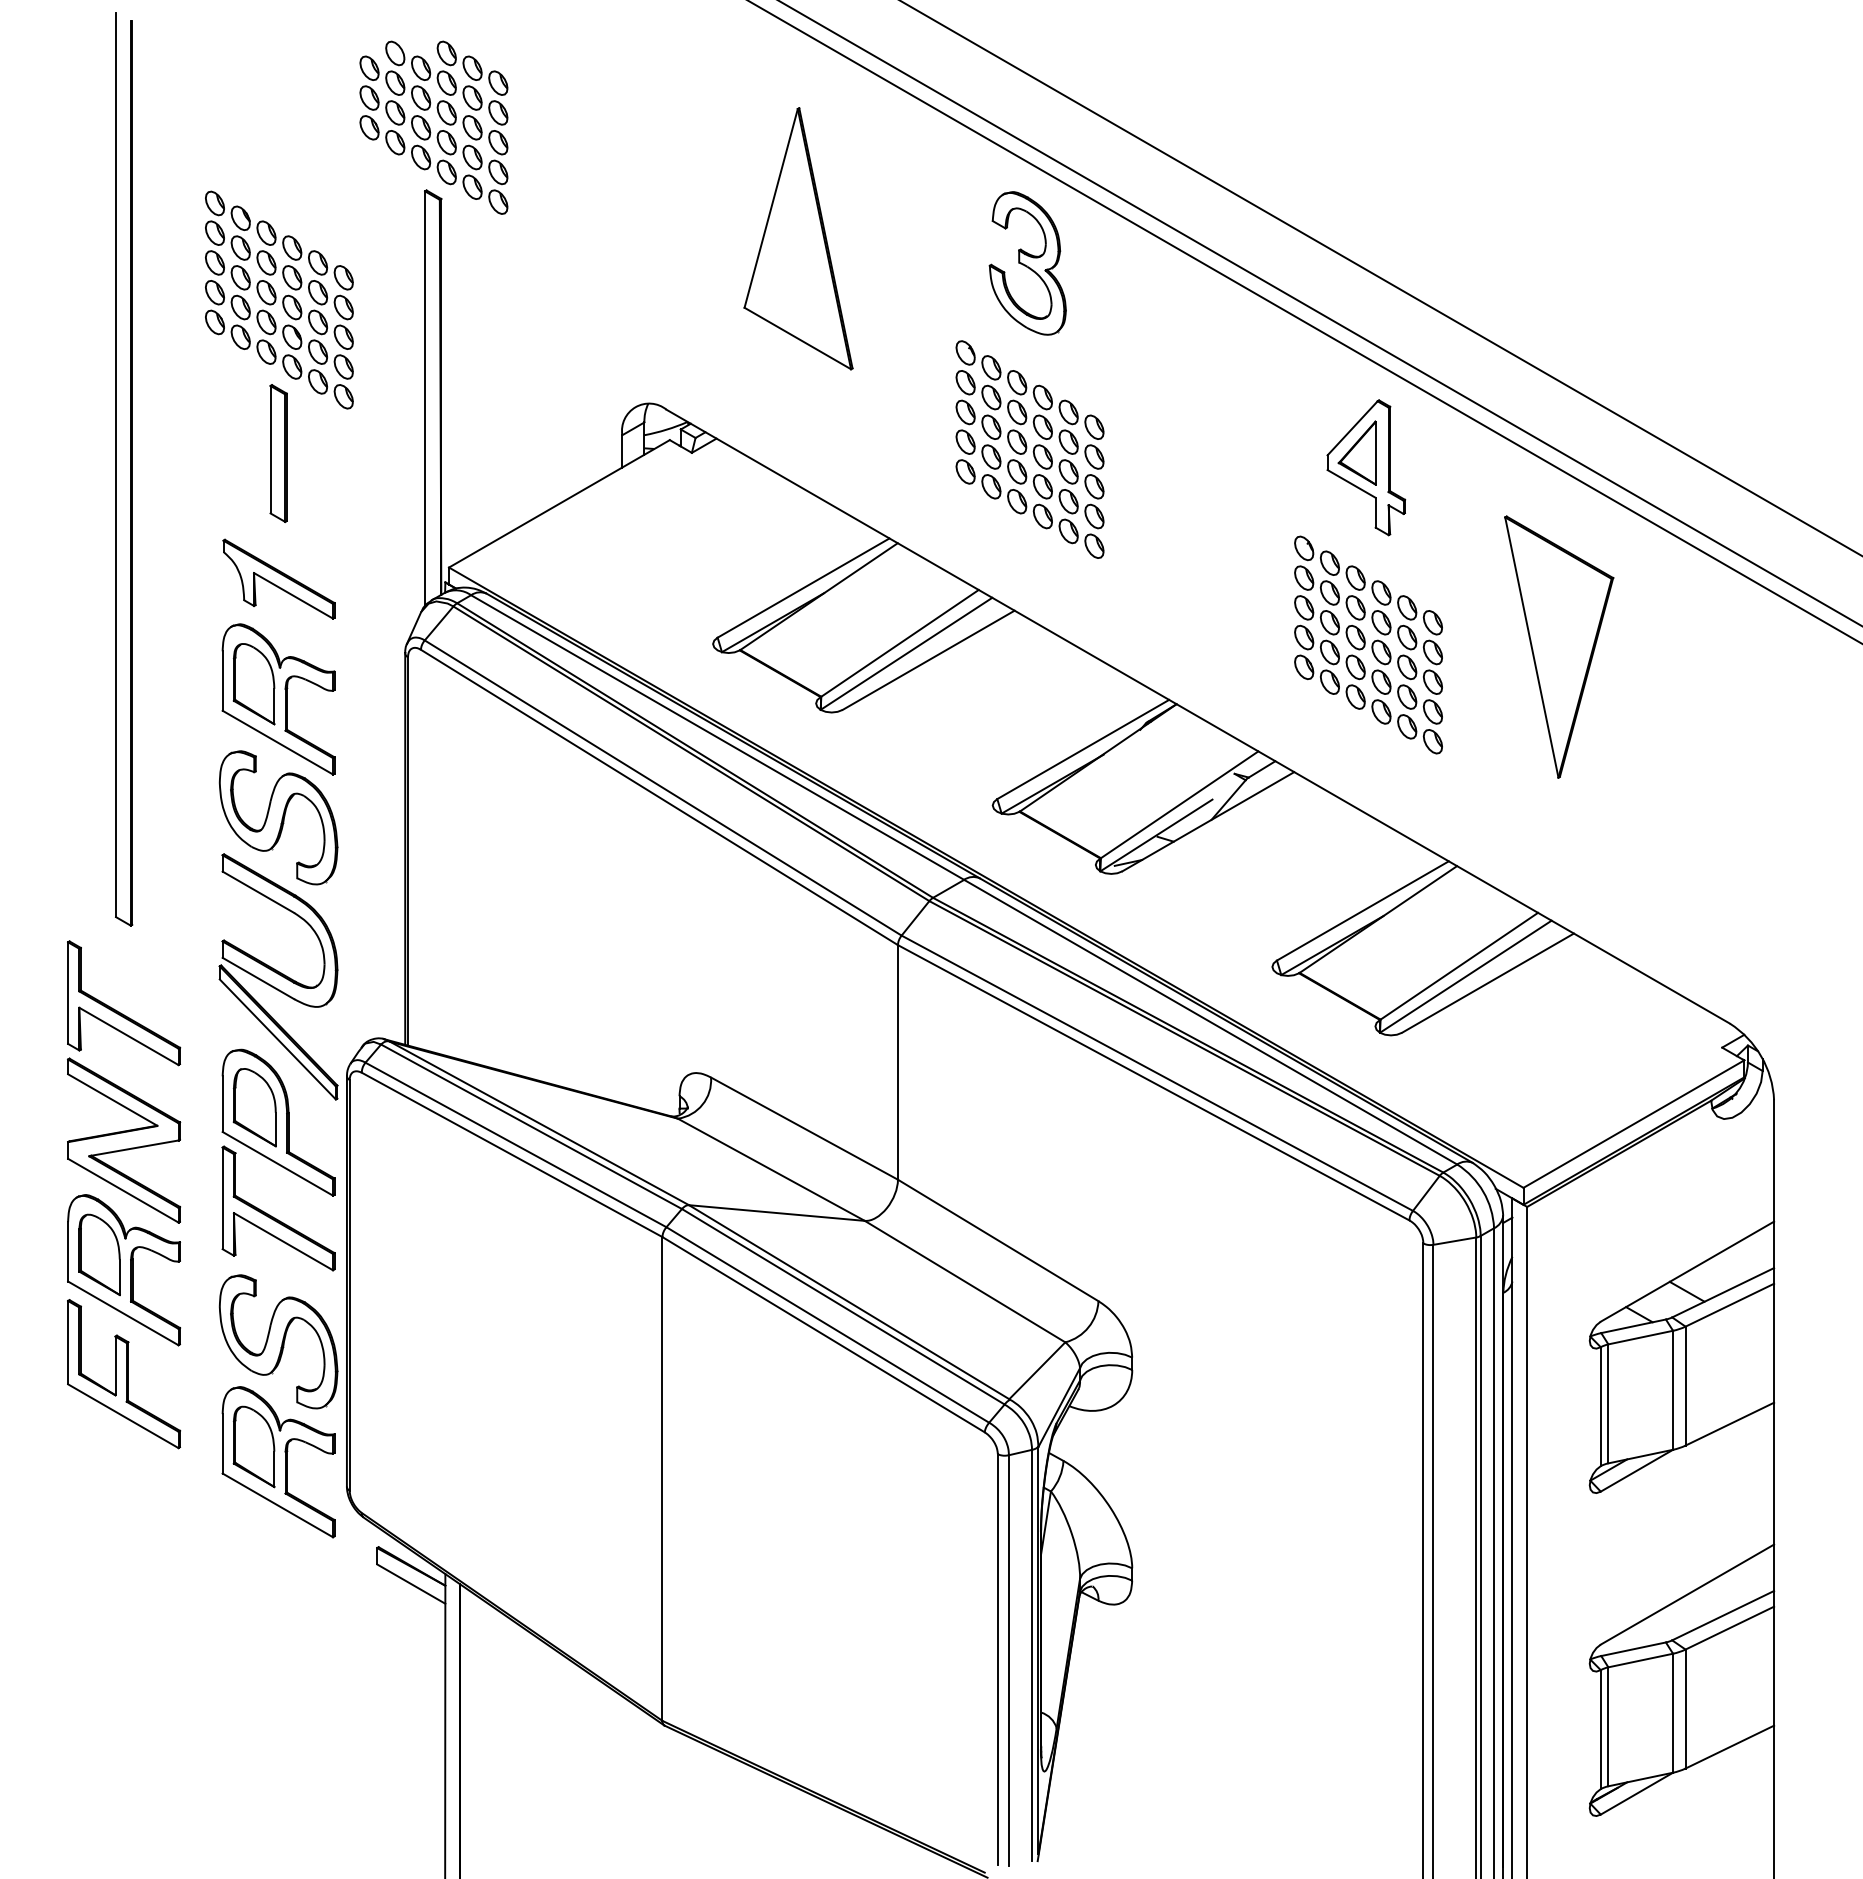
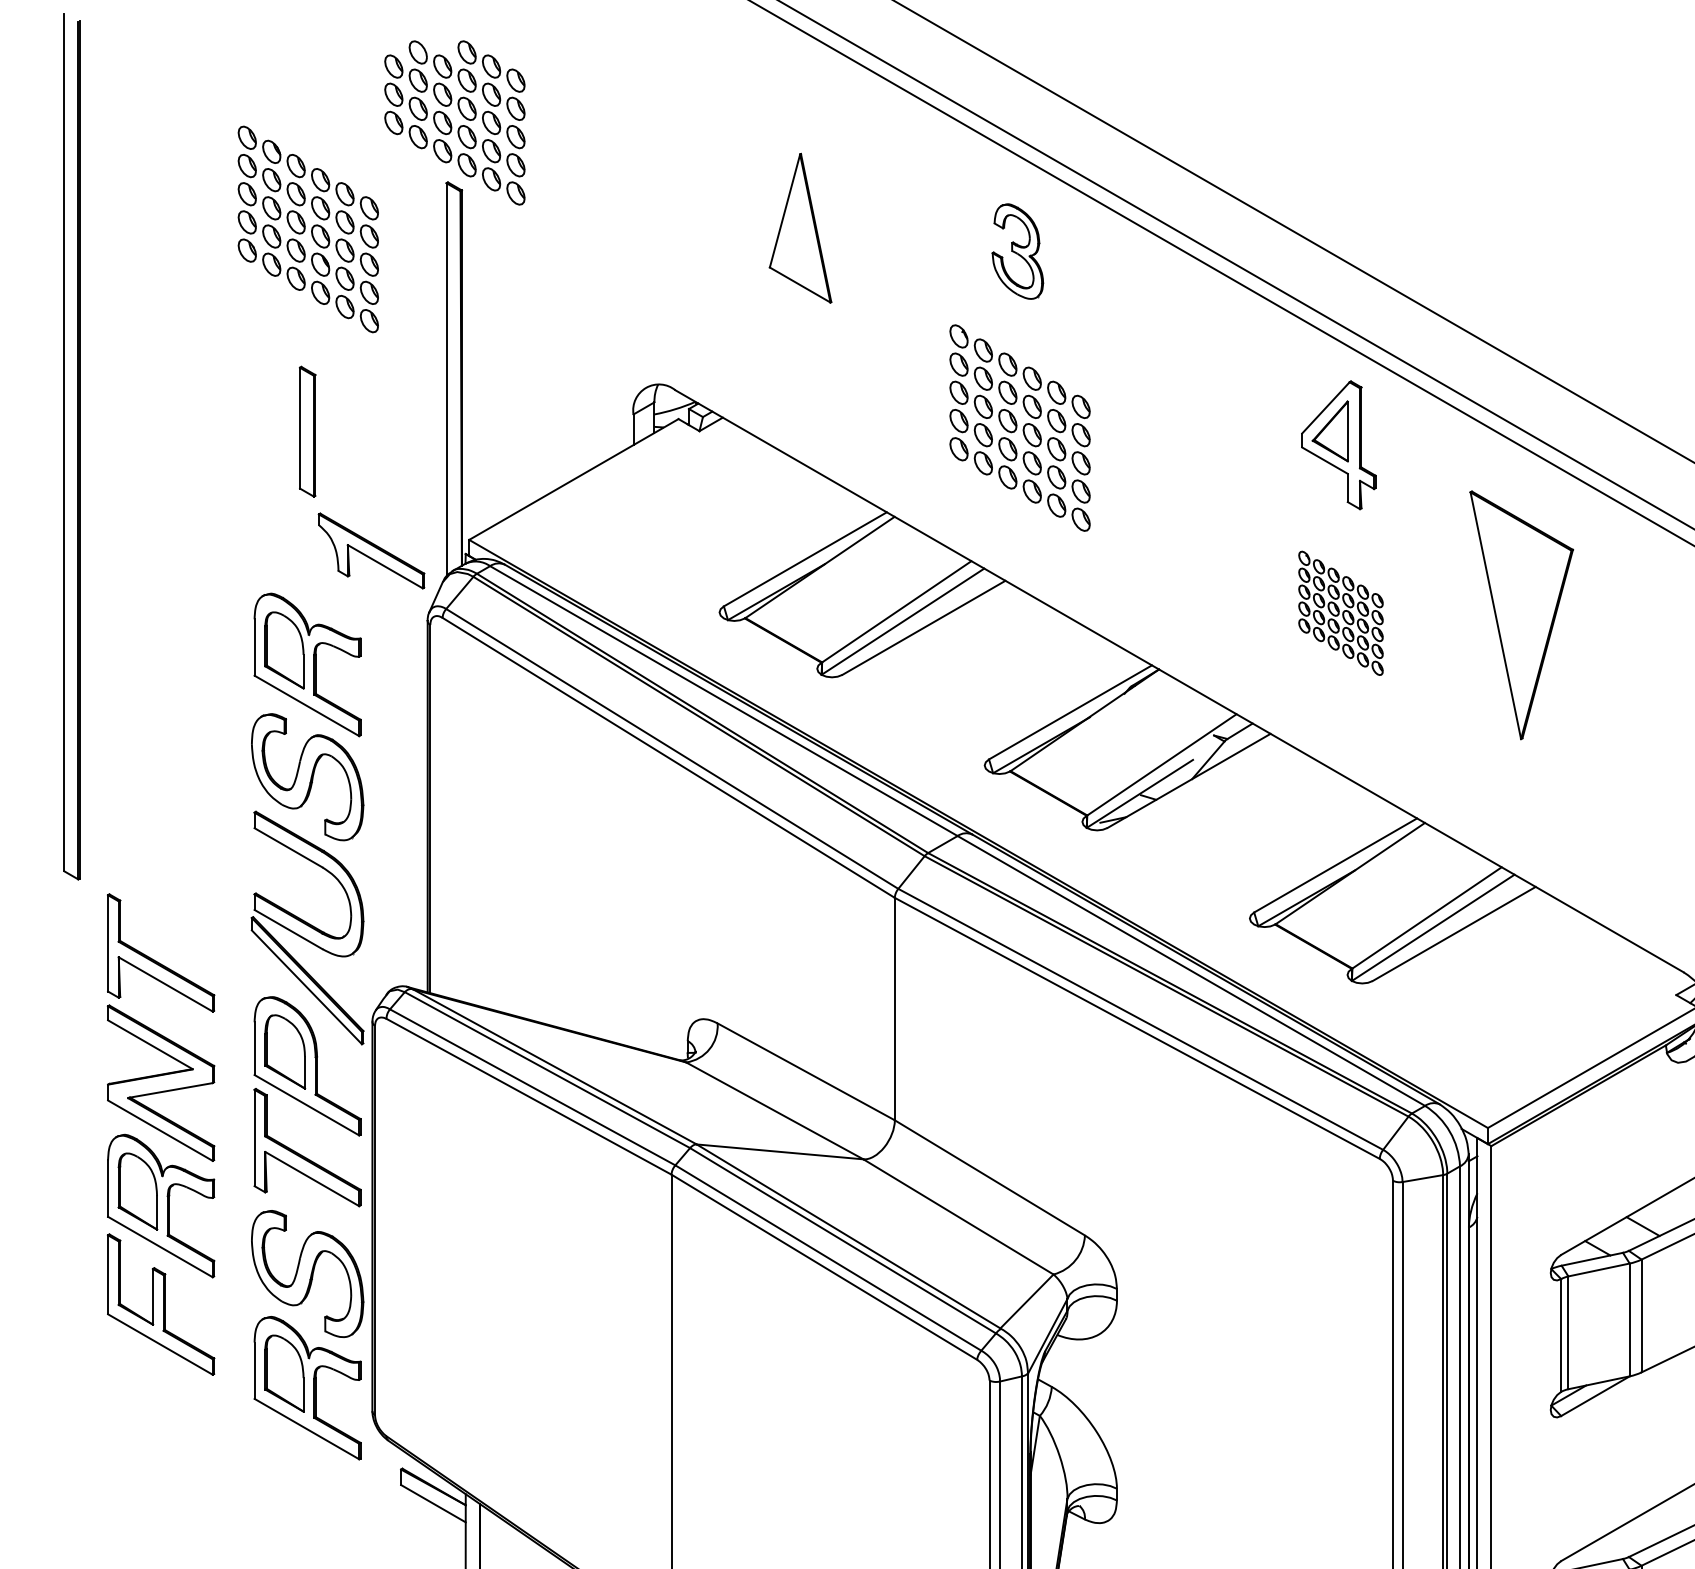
part: (798, 238) -> (800, 227), size x0.6
part: (1027, 263) -> (1017, 251), size x0.7
part: (279, 299) -> (308, 228), moved
part: (124, 469) -> (72, 446), moved
part: (278, 578) -> (371, 550), moved
part: (1368, 644) -> (1340, 612), size x0.6

